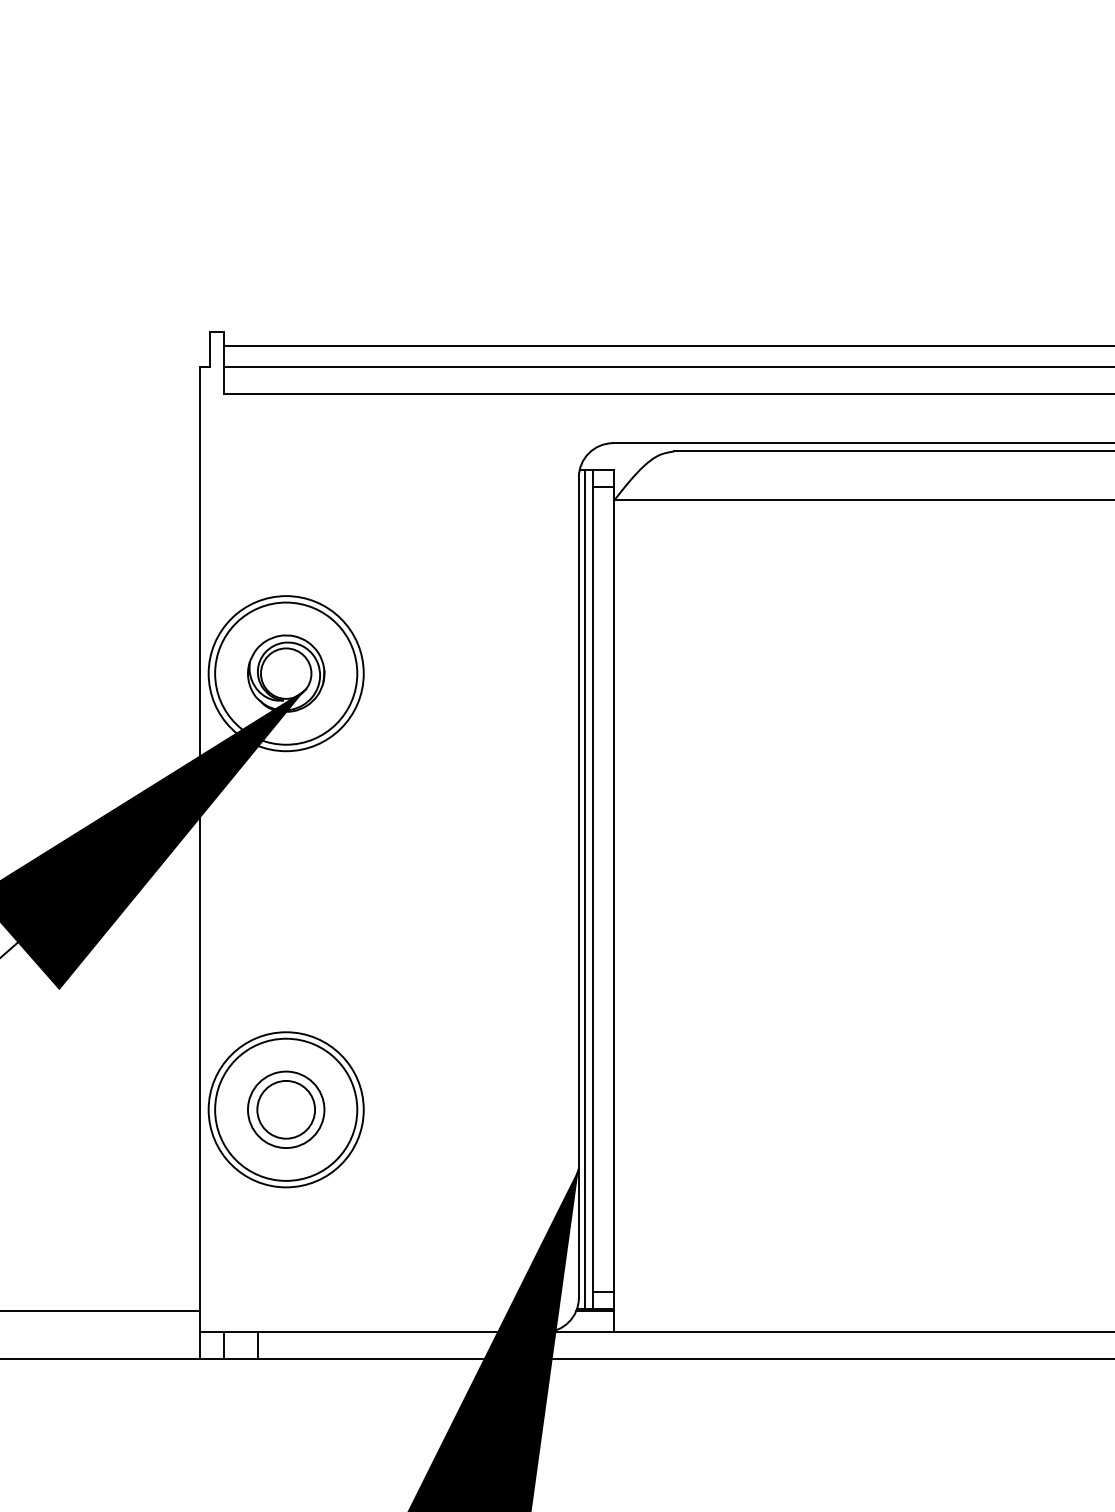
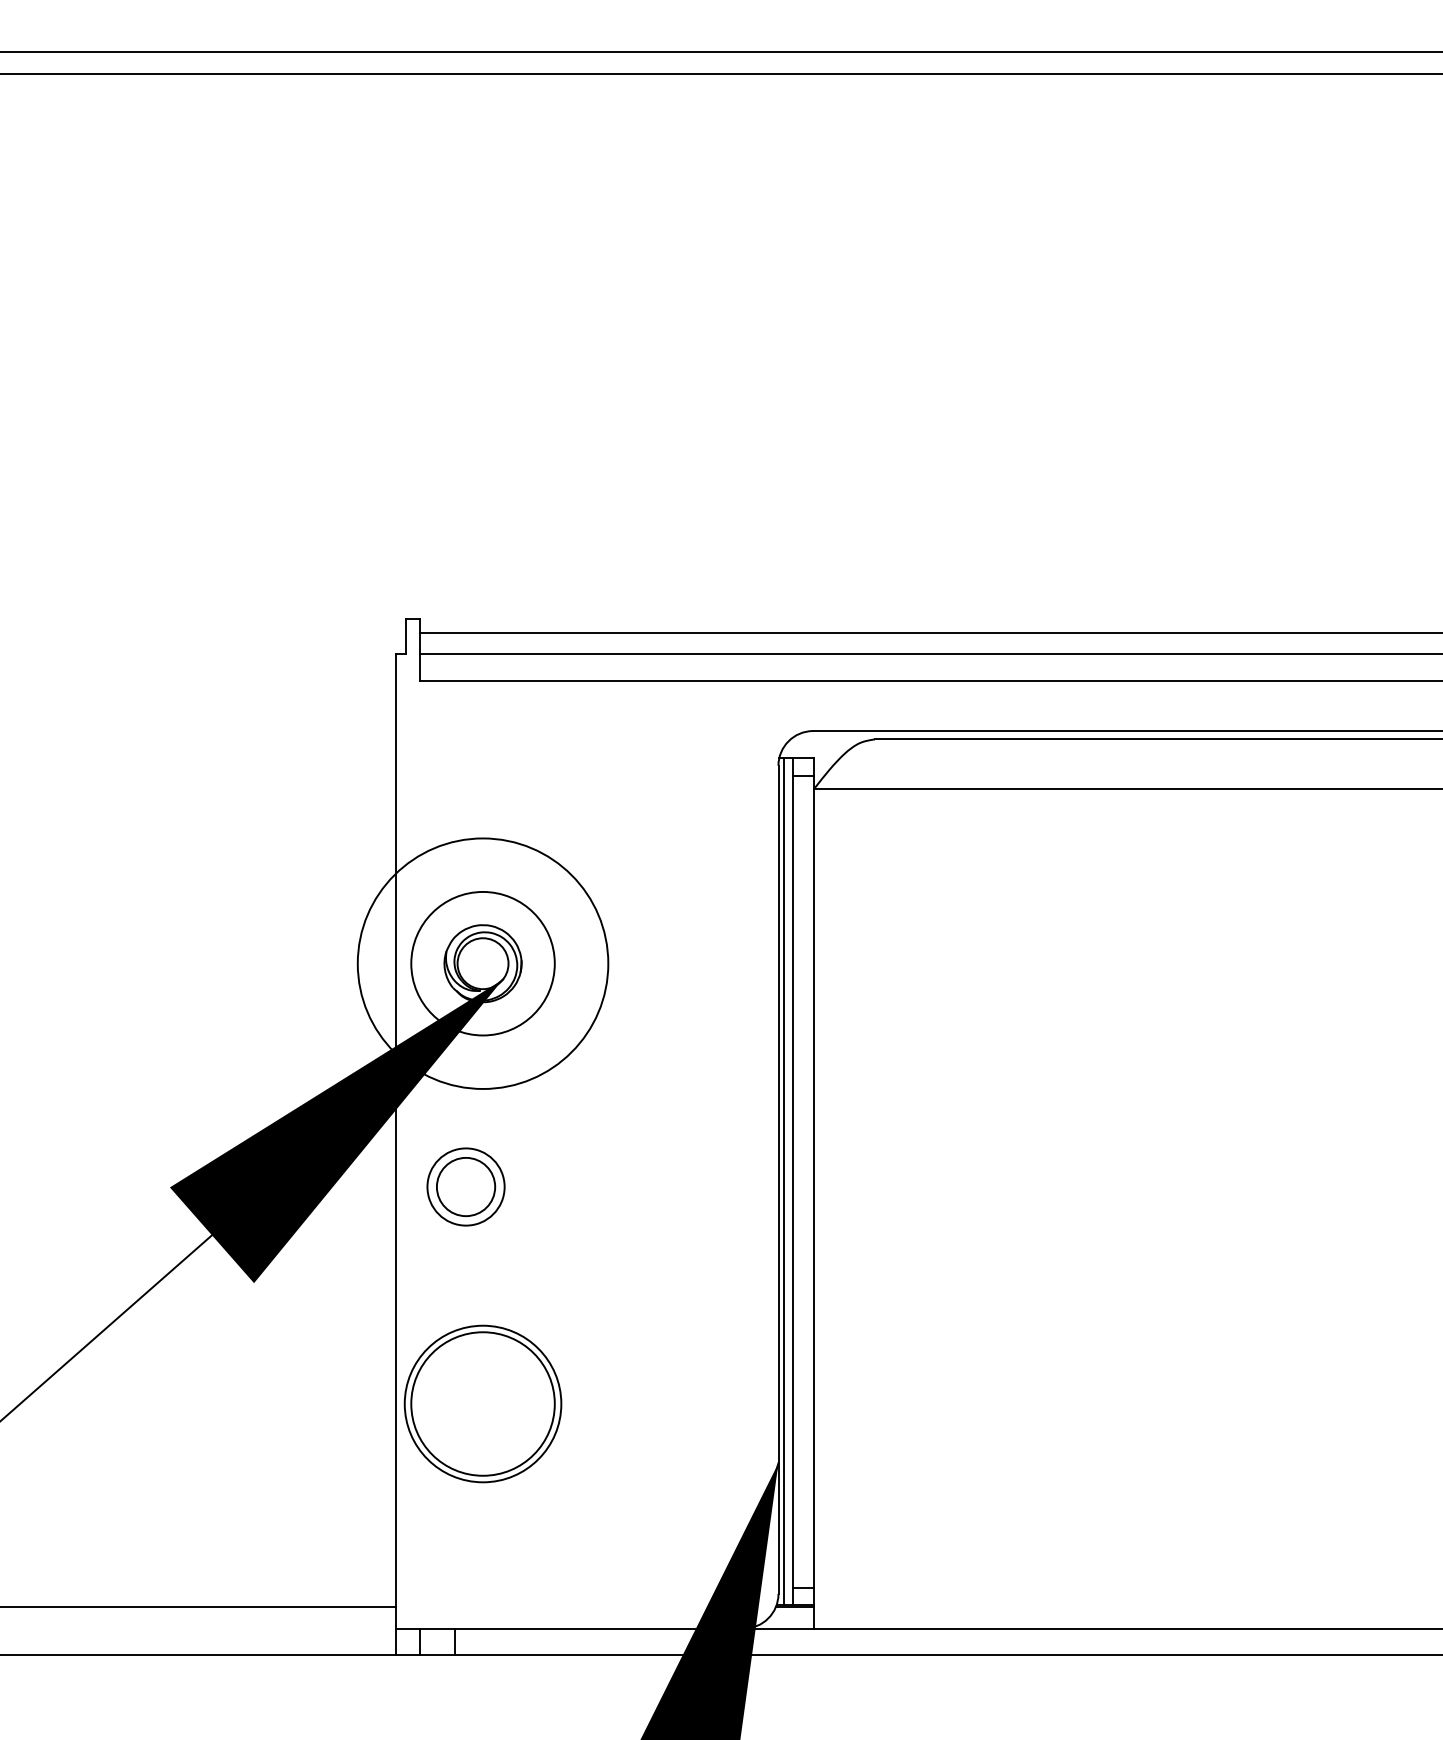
circle: (285, 673) -> (482, 963), size x1.6
part: (285, 1109) -> (465, 1186), moved

